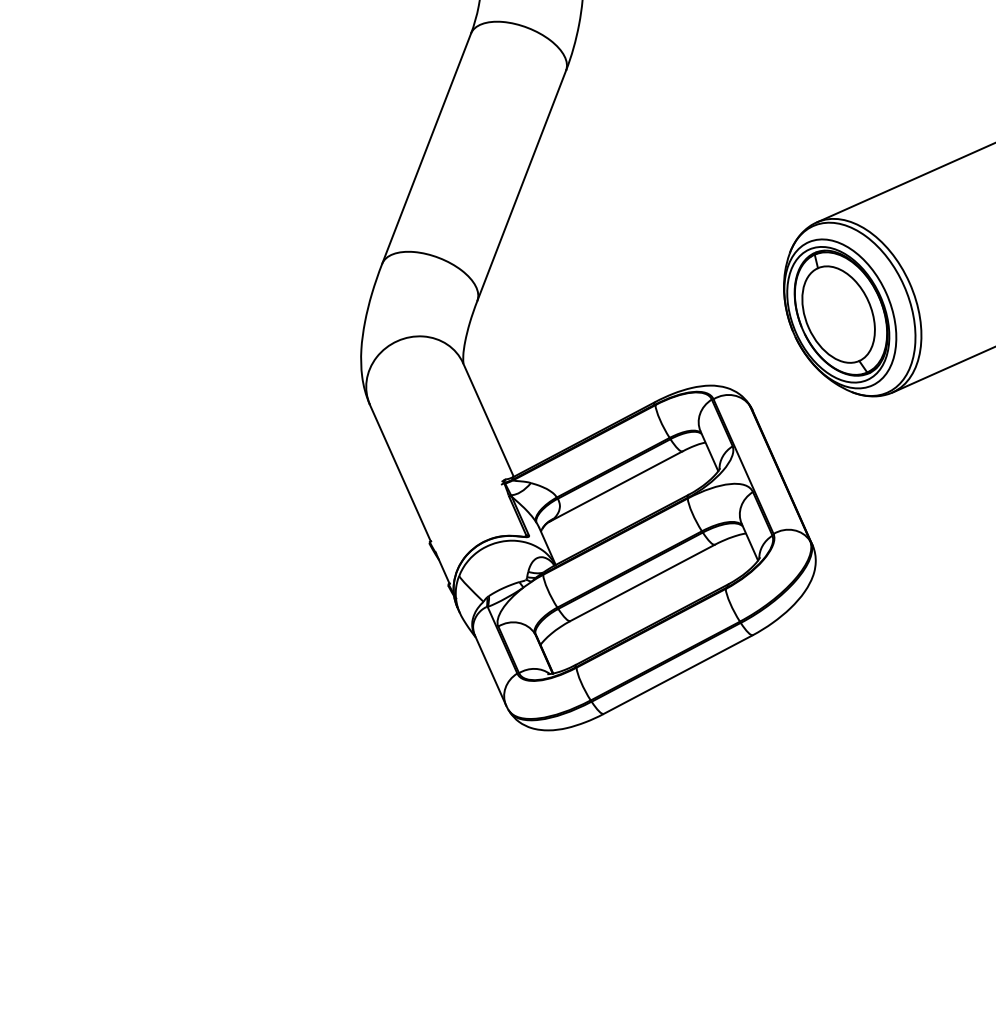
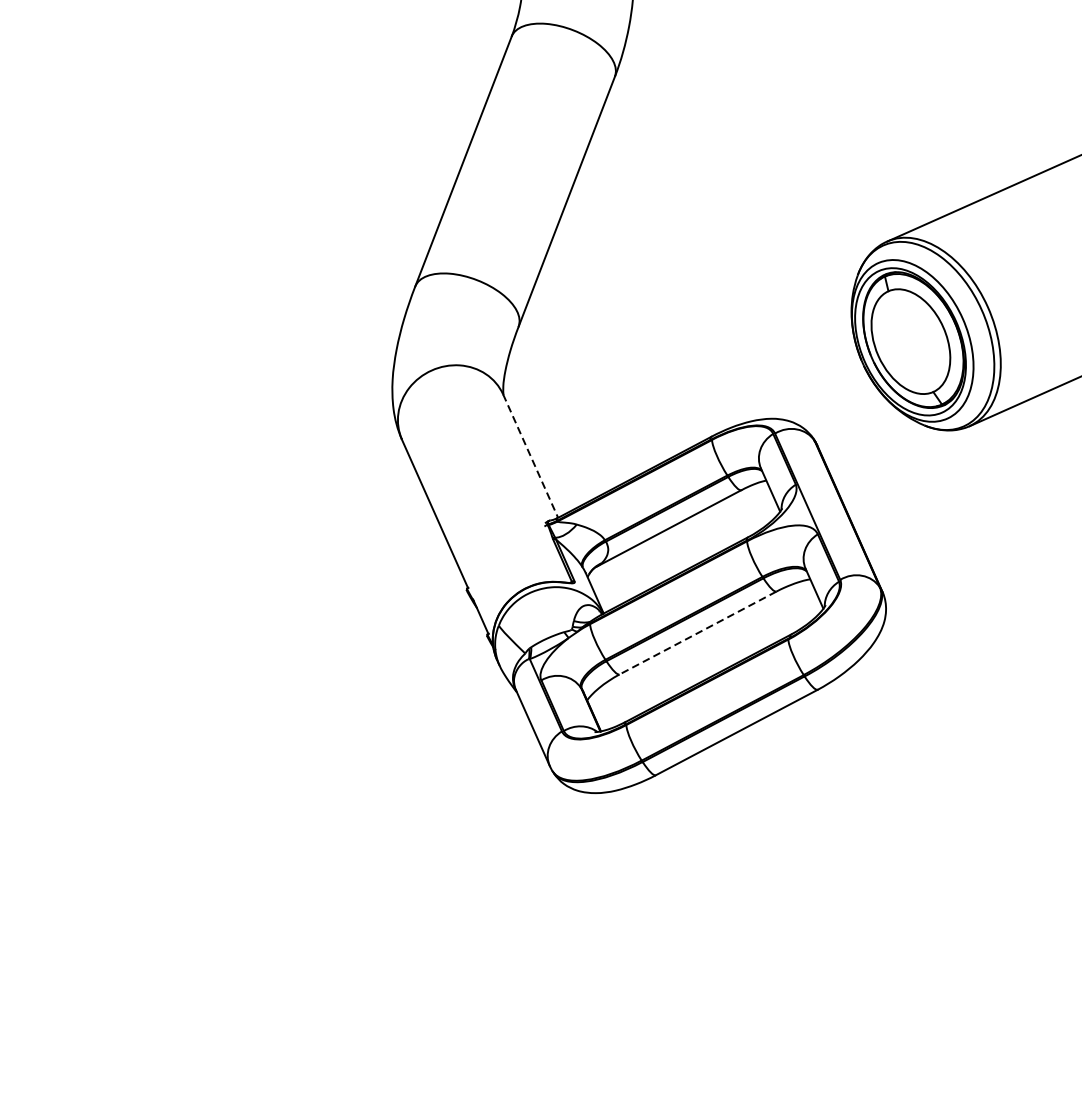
line: (488, 420) -> (530, 456), solid -> dashed
line: (642, 583) -> (697, 633), solid -> dashed

